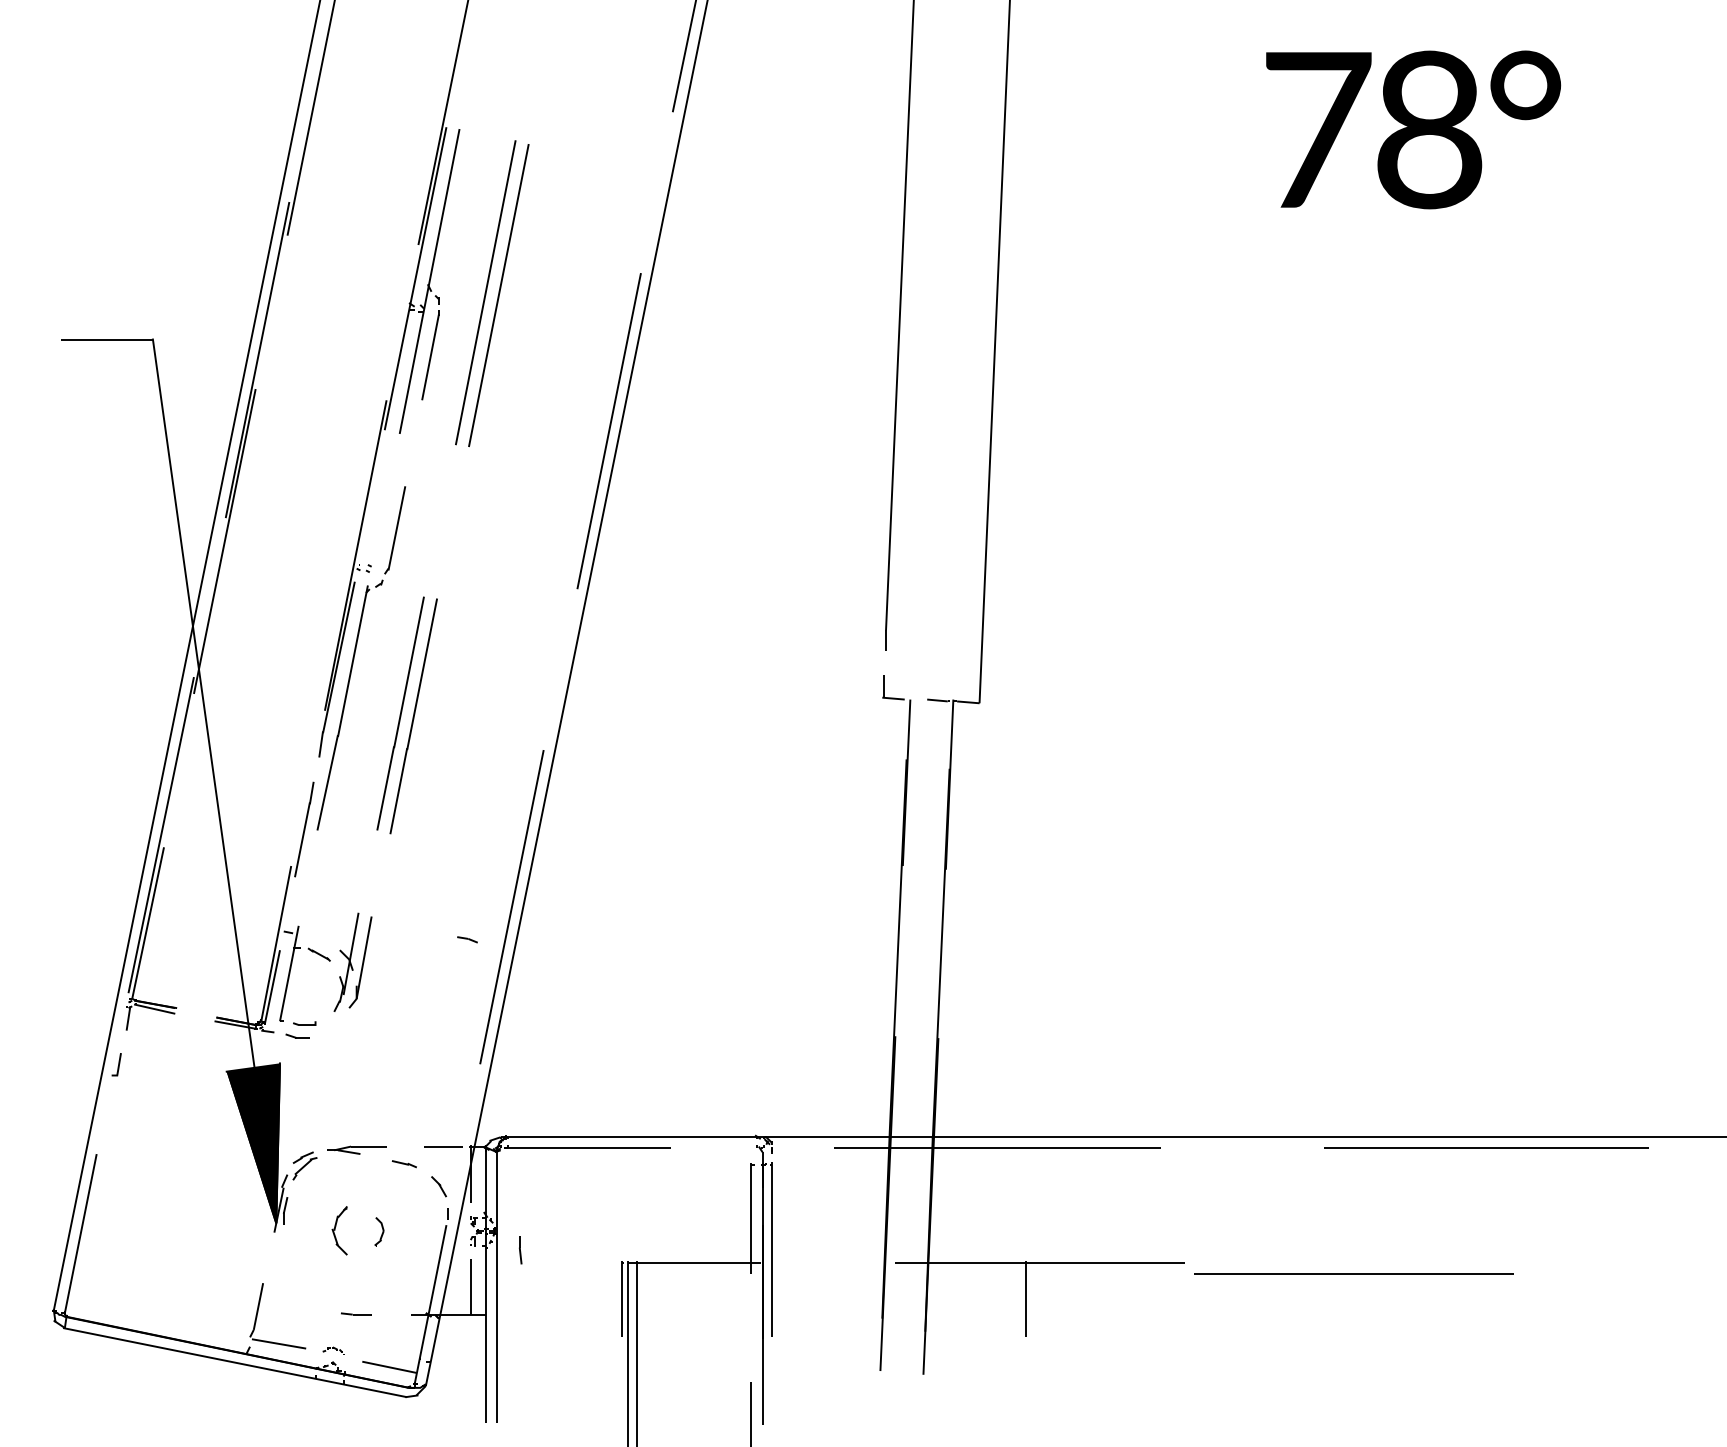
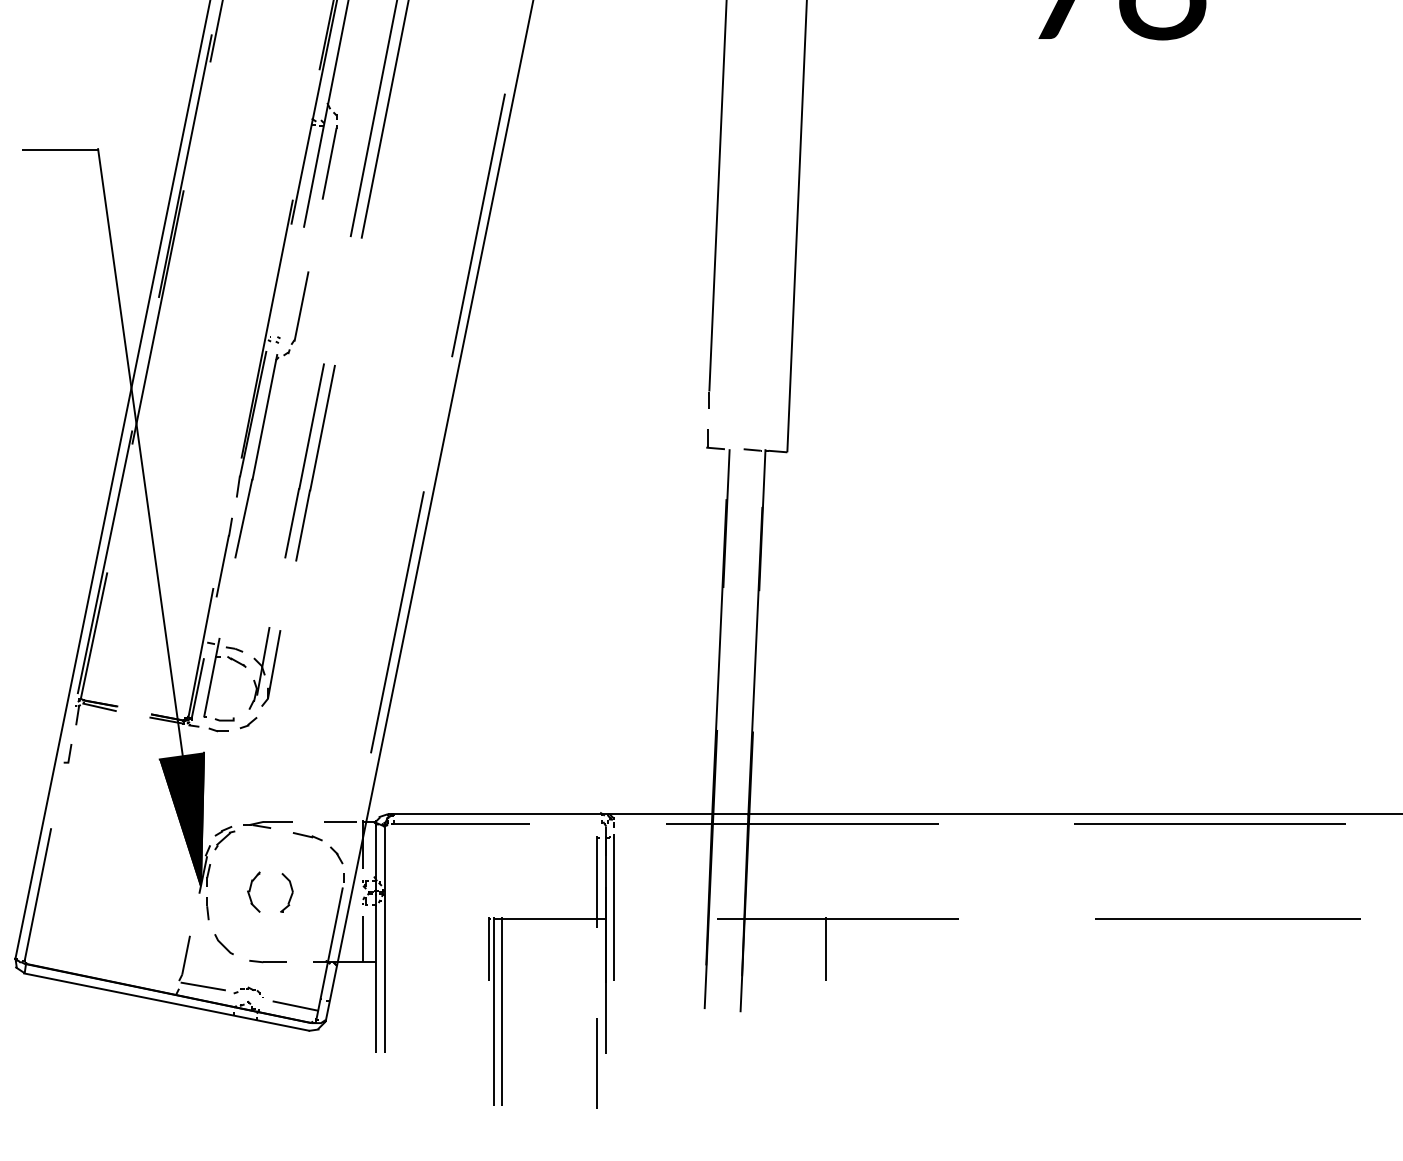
part: (467, 939) -> (234, 649), moved
part: (333, 1027) -> (248, 722), added
part: (404, 1163) -> (307, 836), size x1.43
part: (379, 1231) -> (287, 892), size x1.67
part: (520, 1250) -> (207, 908), moved
line: (1353, 1273) -> (1227, 918), moved
line: (302, 1293) -> (222, 944), added
part: (356, 1313) -> (267, 961), size x1.43
part: (333, 1350) -> (248, 991), size x1.67

